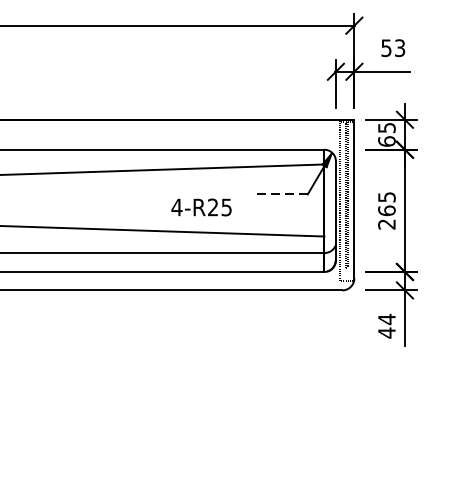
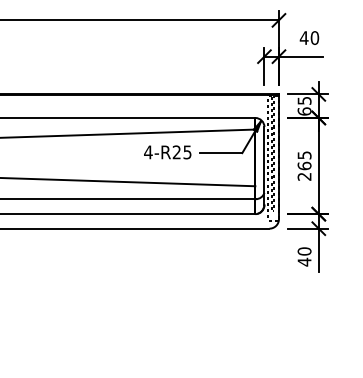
text: (393, 48) -> (309, 38), 53 -> 40
line: (280, 194) -> (220, 153), dashed -> solid
text: (201, 207) -> (167, 152), moved
text: (386, 319) -> (304, 251), 44 -> 40

